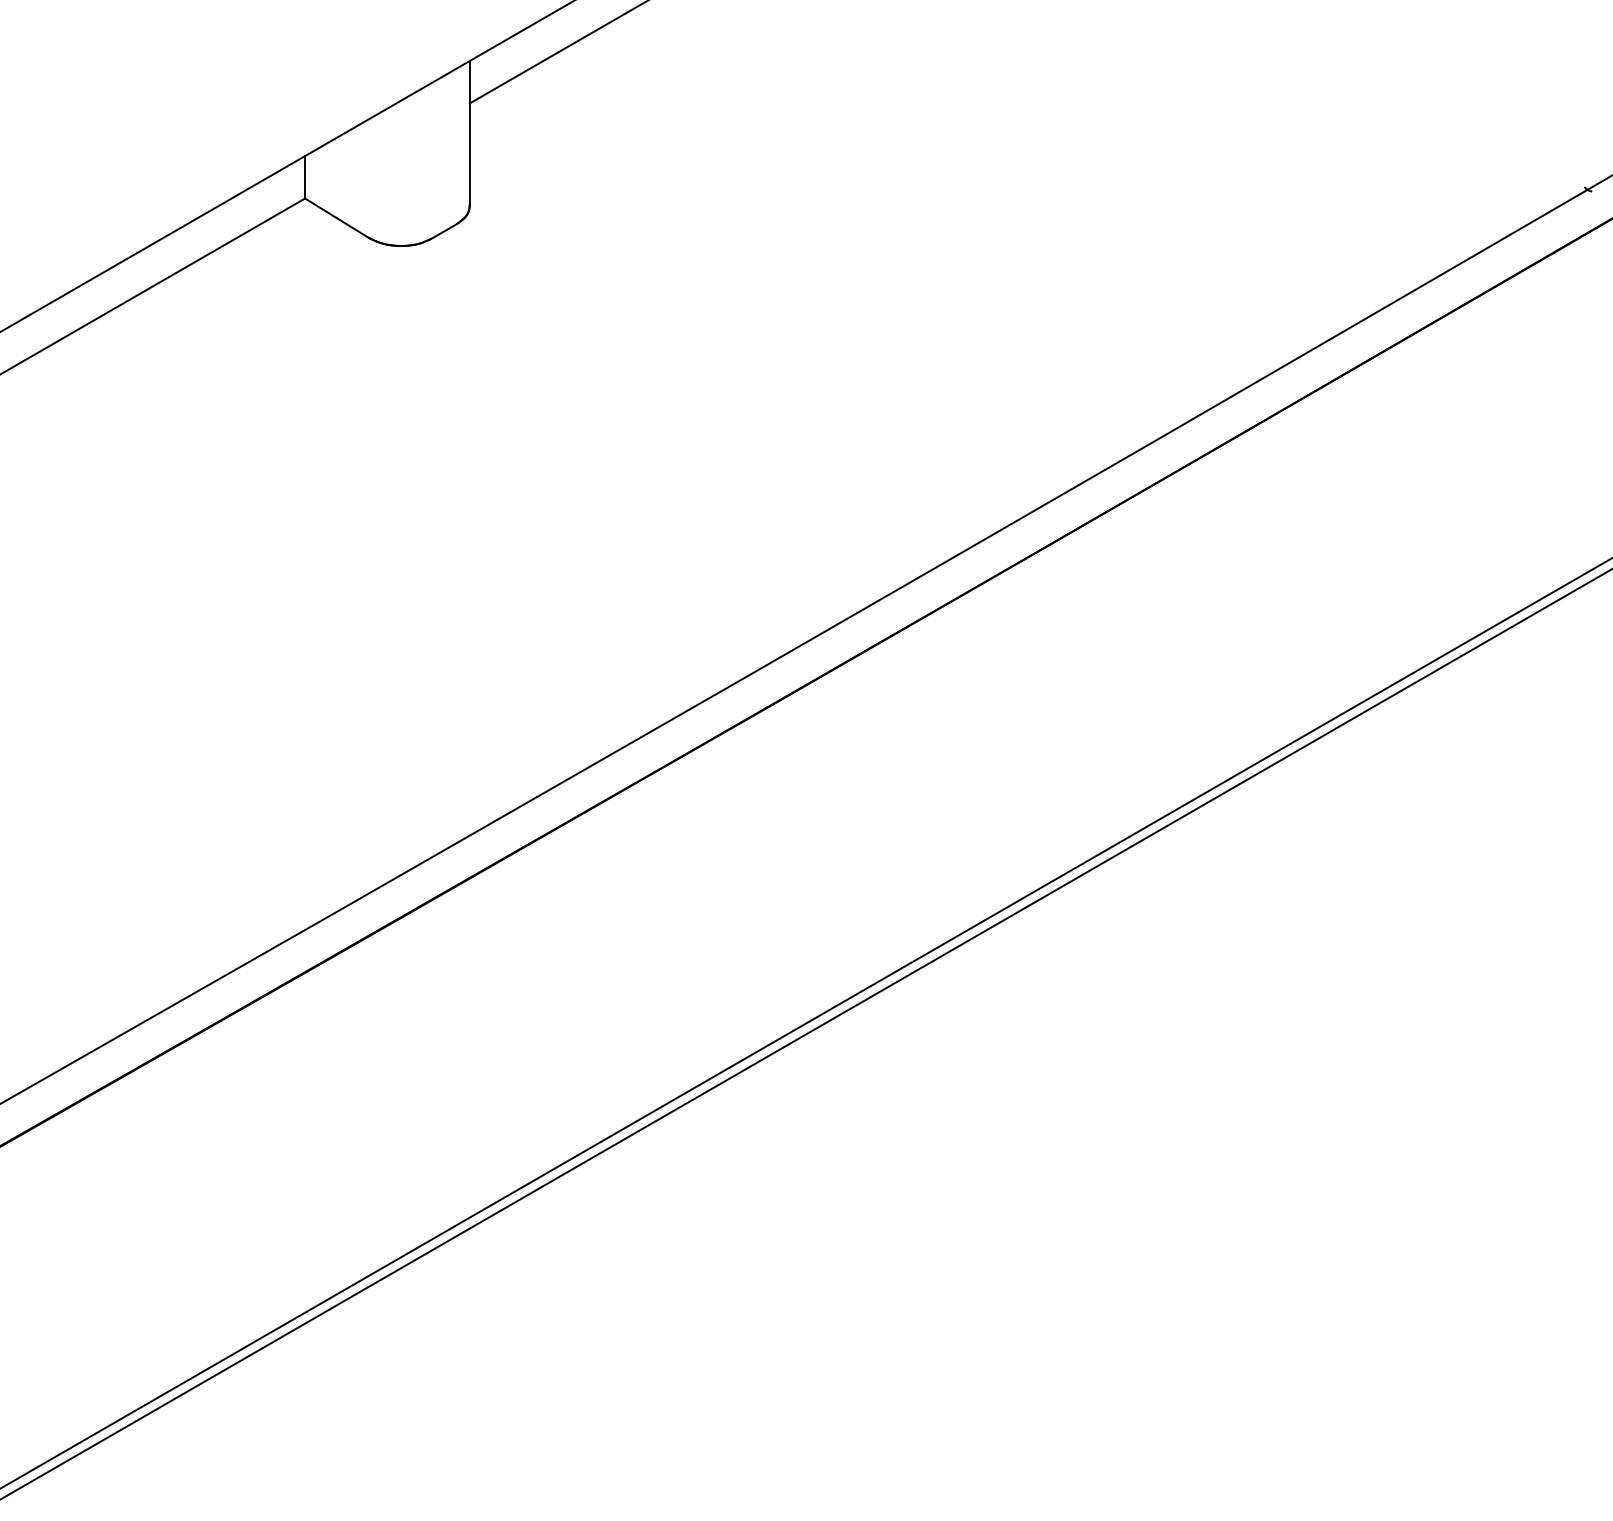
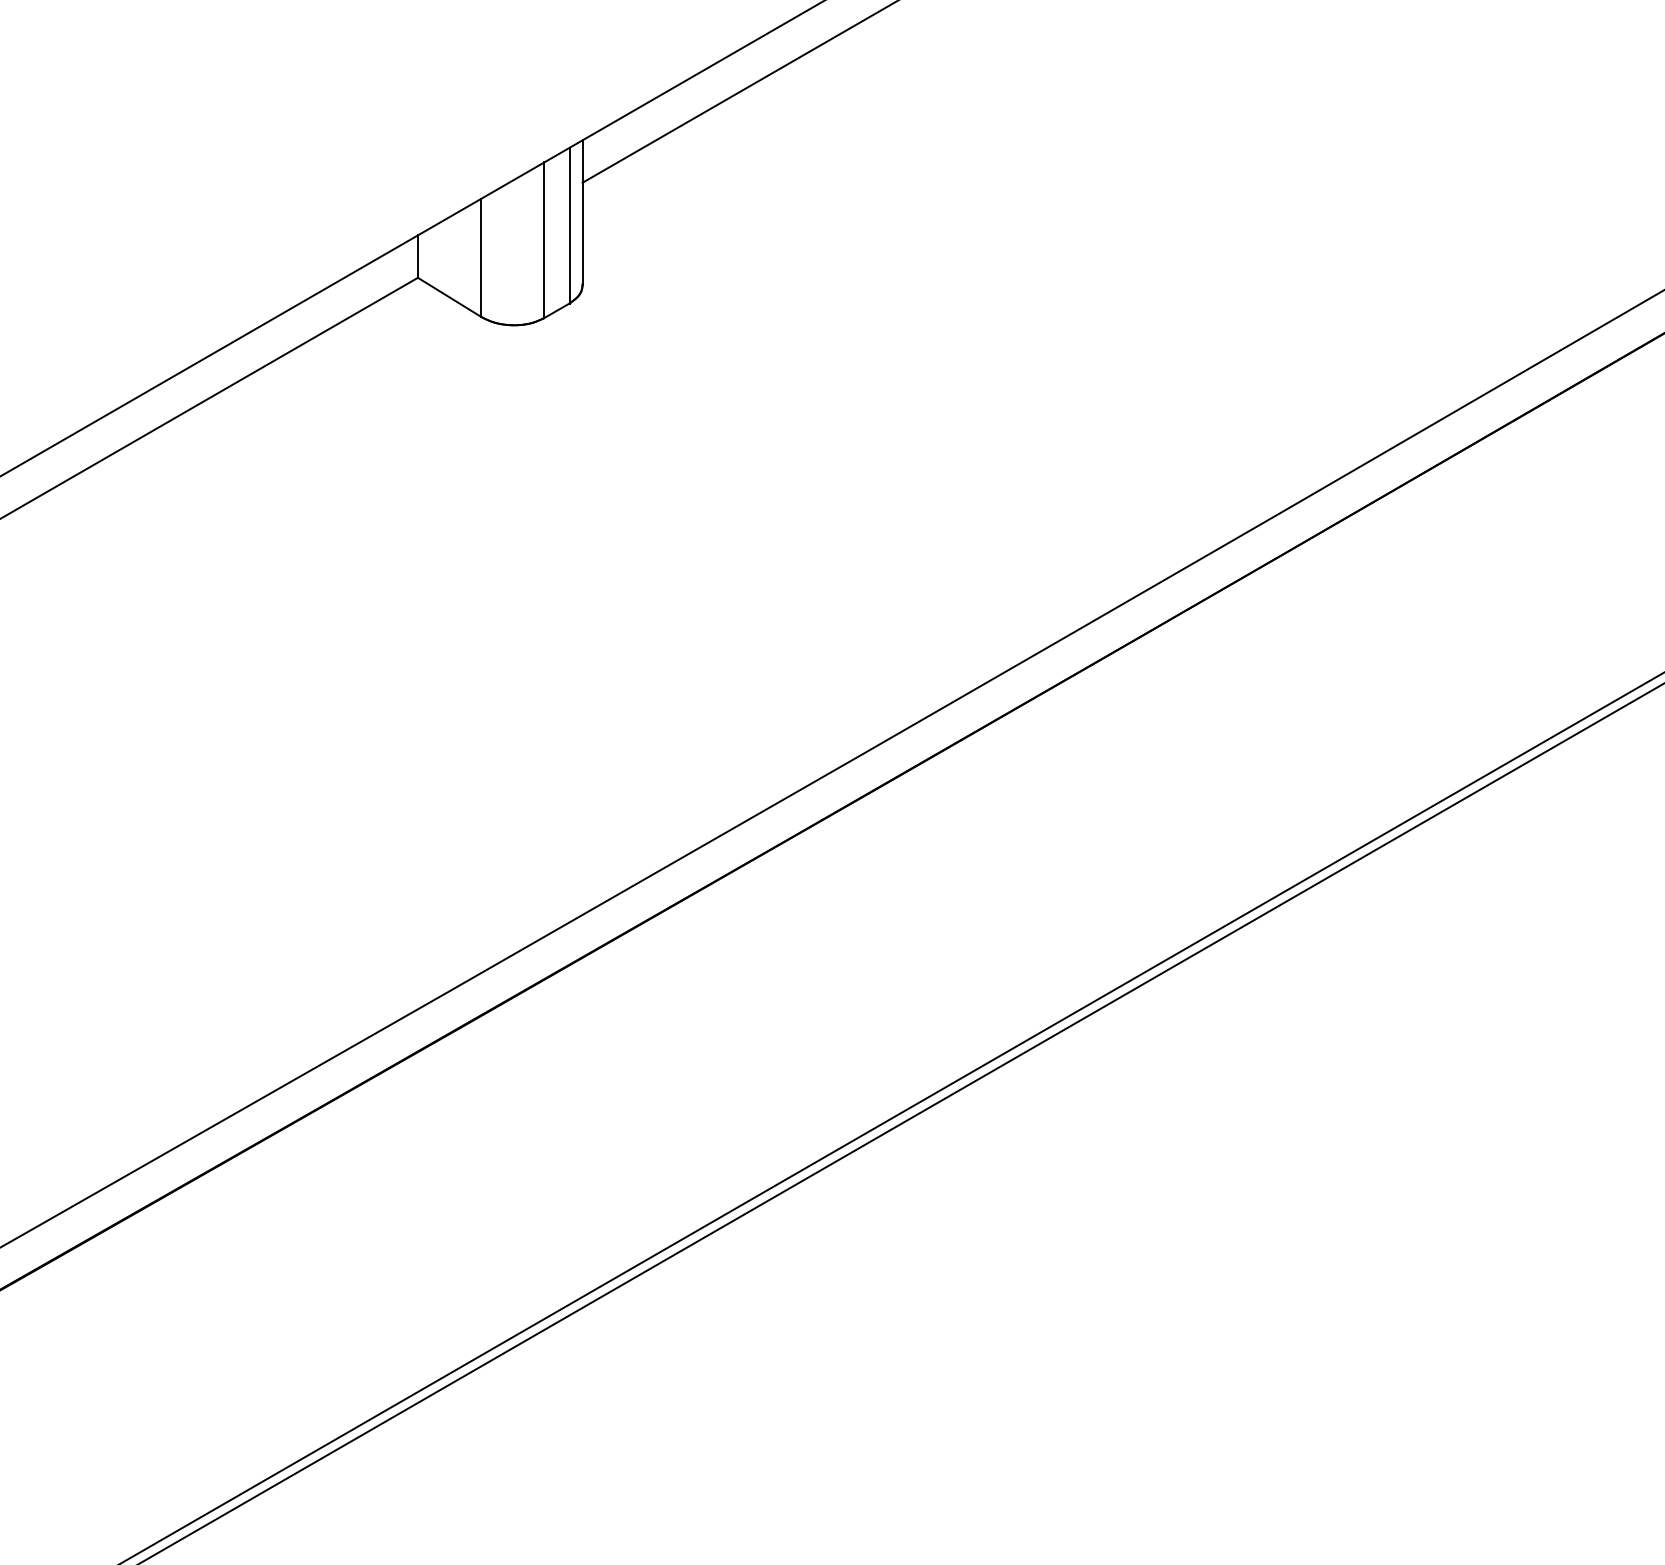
line: (456, 146) -> (569, 225), added
line: (431, 161) -> (544, 240), added
line: (368, 178) -> (481, 257), added

